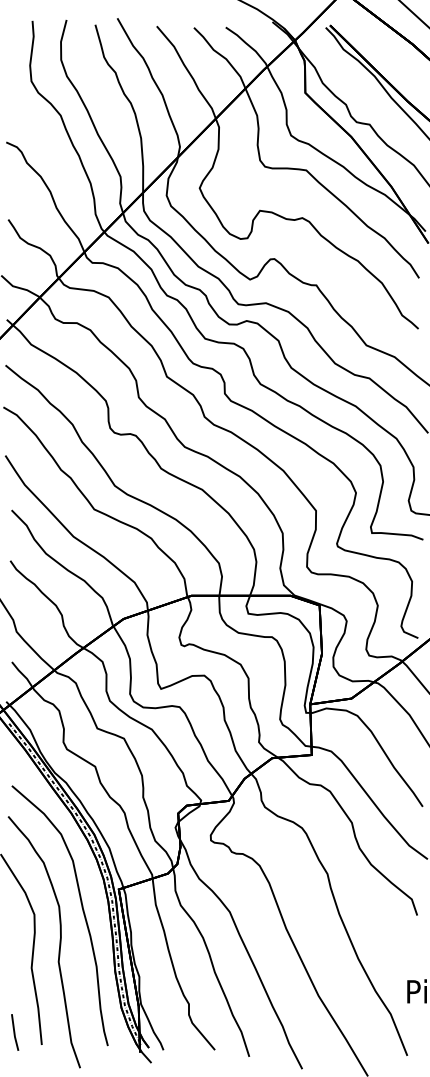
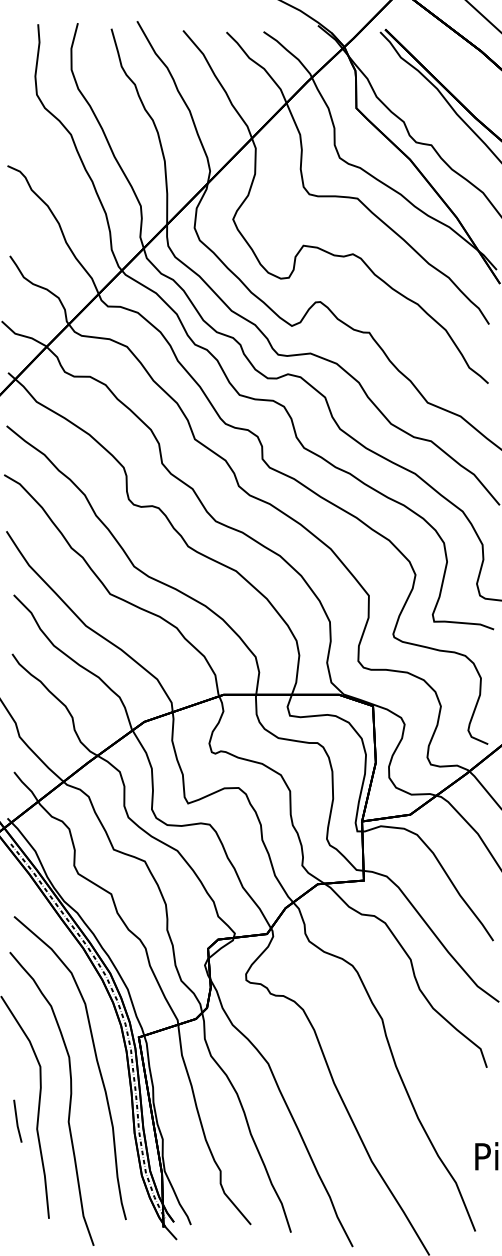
line: (14, 1031) -> (17, 1120), moved

